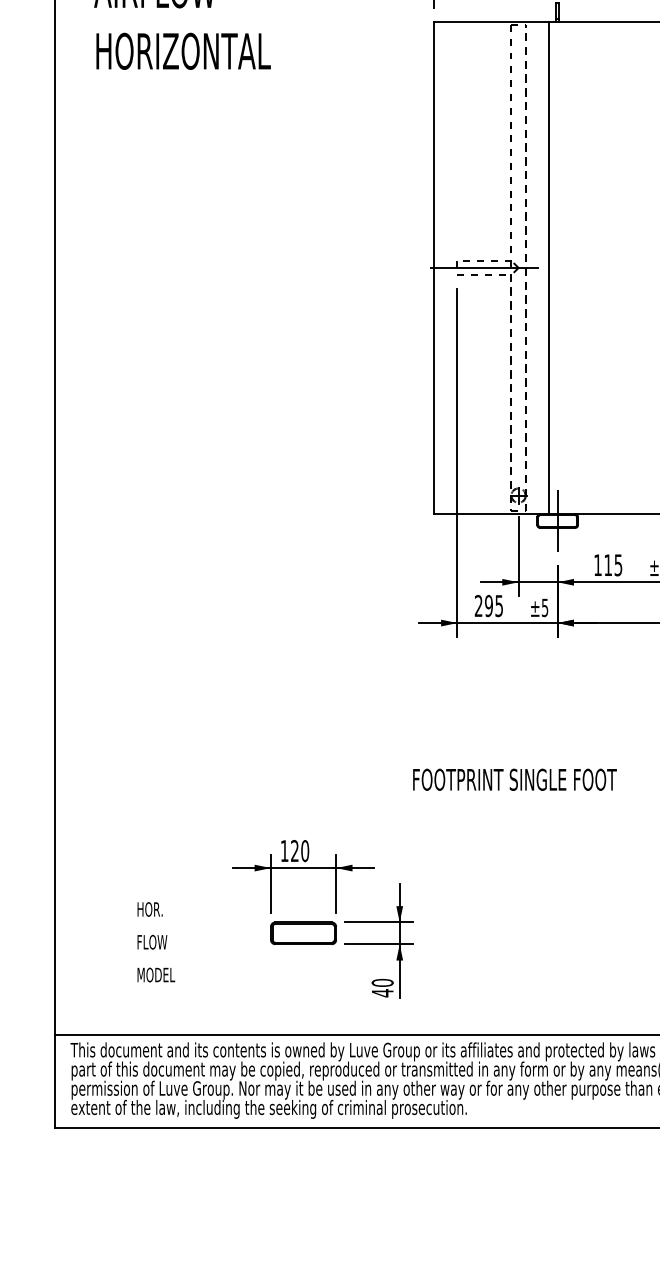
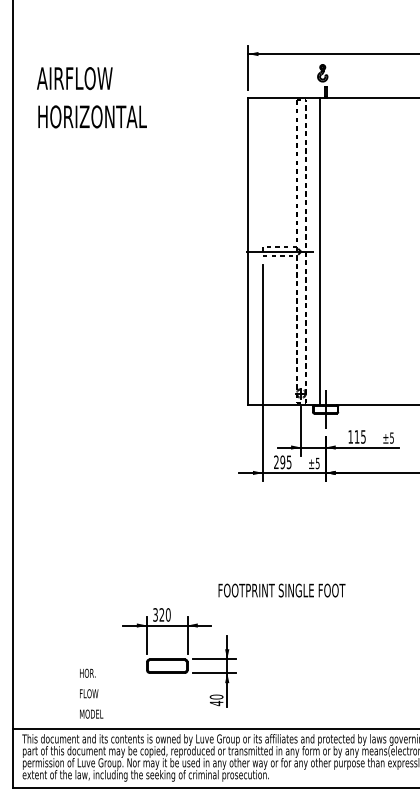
text: (514, 779) -> (281, 590), moved
text: (284, 850) -> (155, 614), 120 -> 320
text: (156, 941) -> (91, 693), moved

